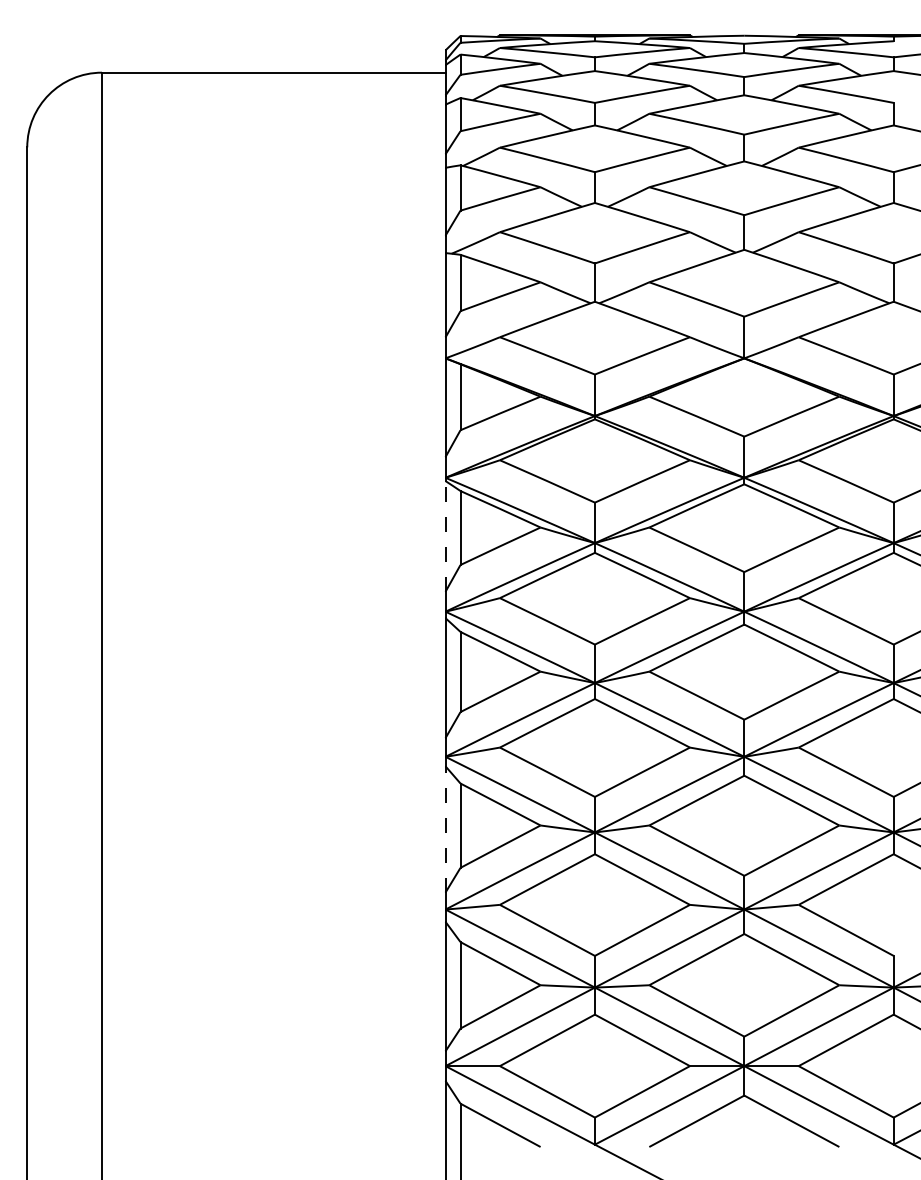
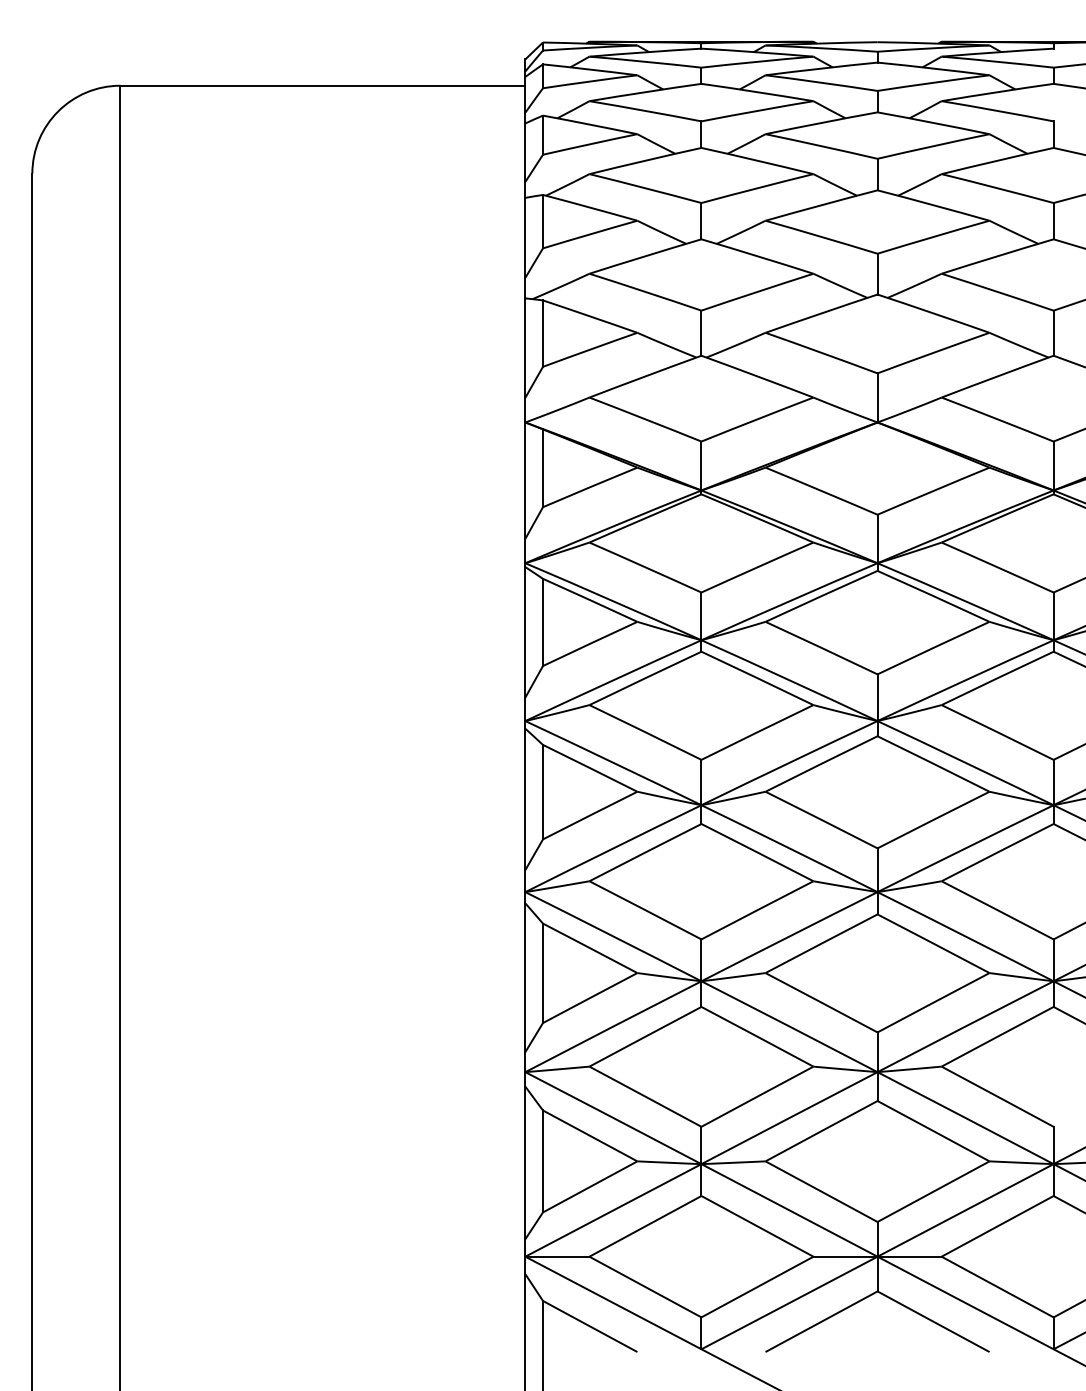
line: (445, 535) -> (525, 631), dashed -> solid
line: (445, 829) -> (525, 977), dashed -> solid

